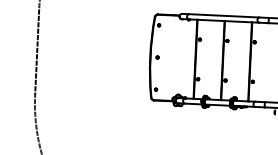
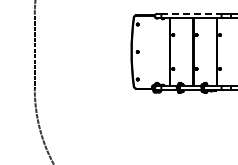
line: (223, 15) -> (192, 13), solid -> dashed

